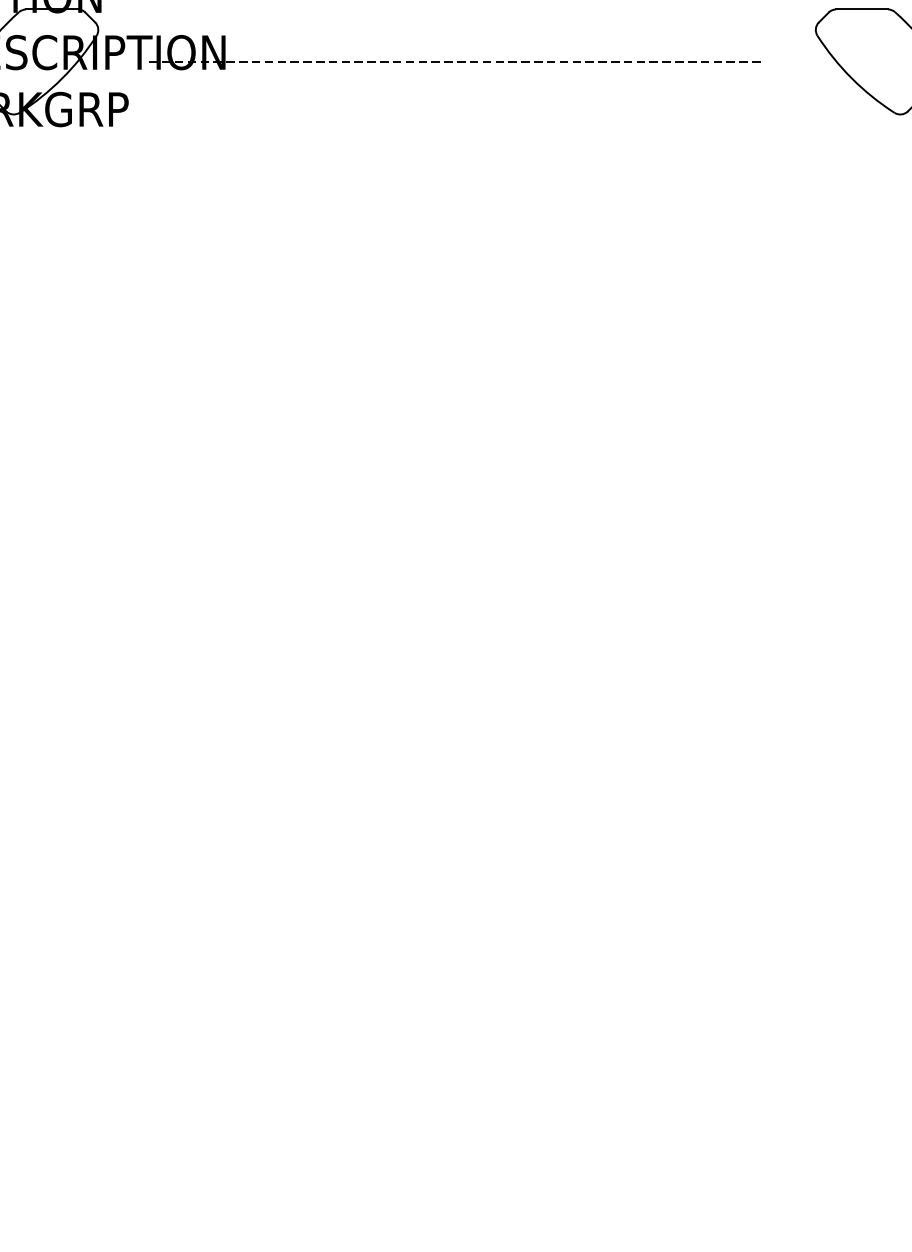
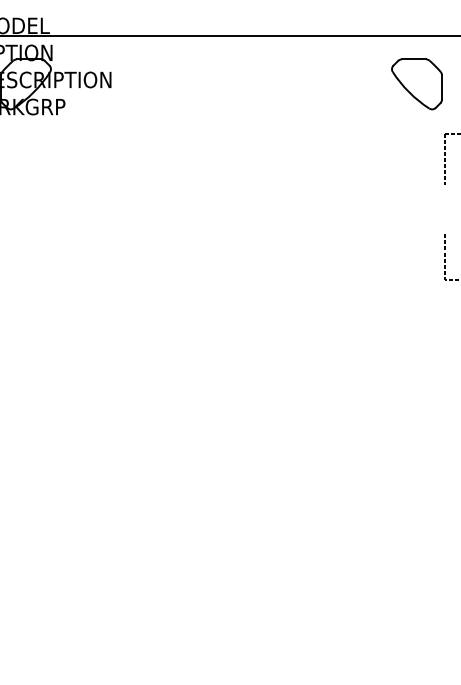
line: (457, 62) -> (221, 84), removed

